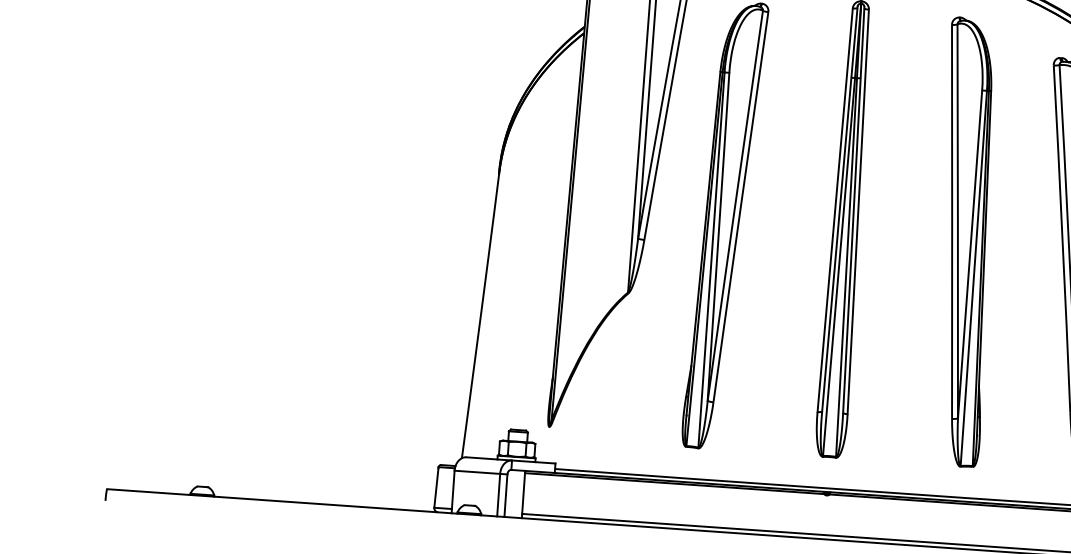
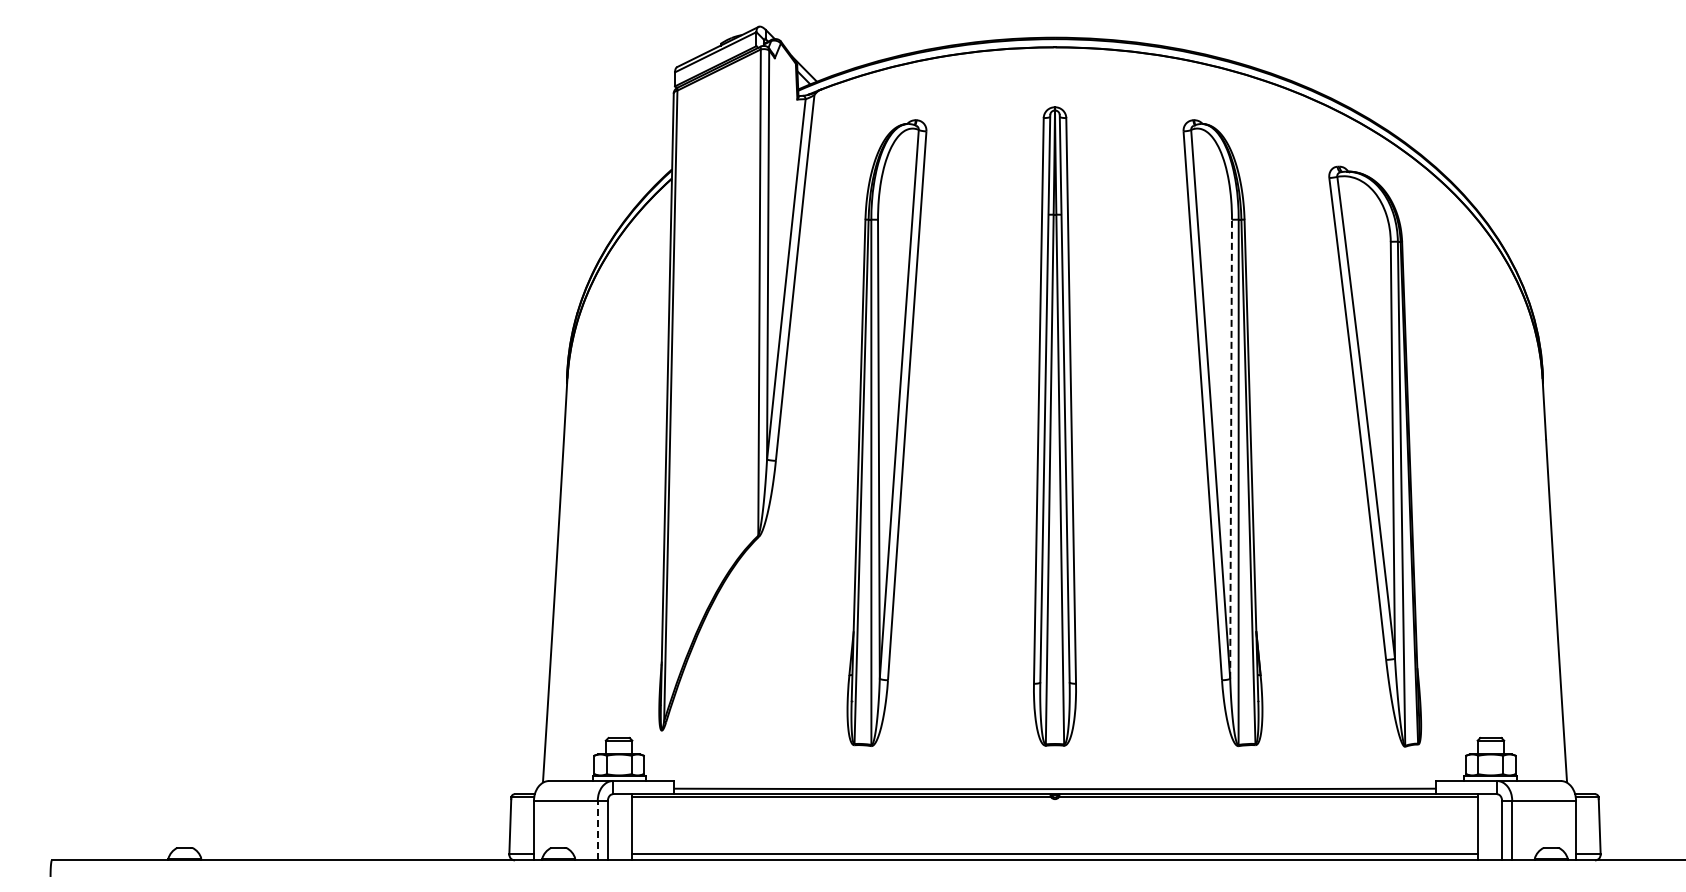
line: (970, 254) -> (1231, 449), solid -> dashed
line: (498, 495) -> (597, 830), solid -> dashed

